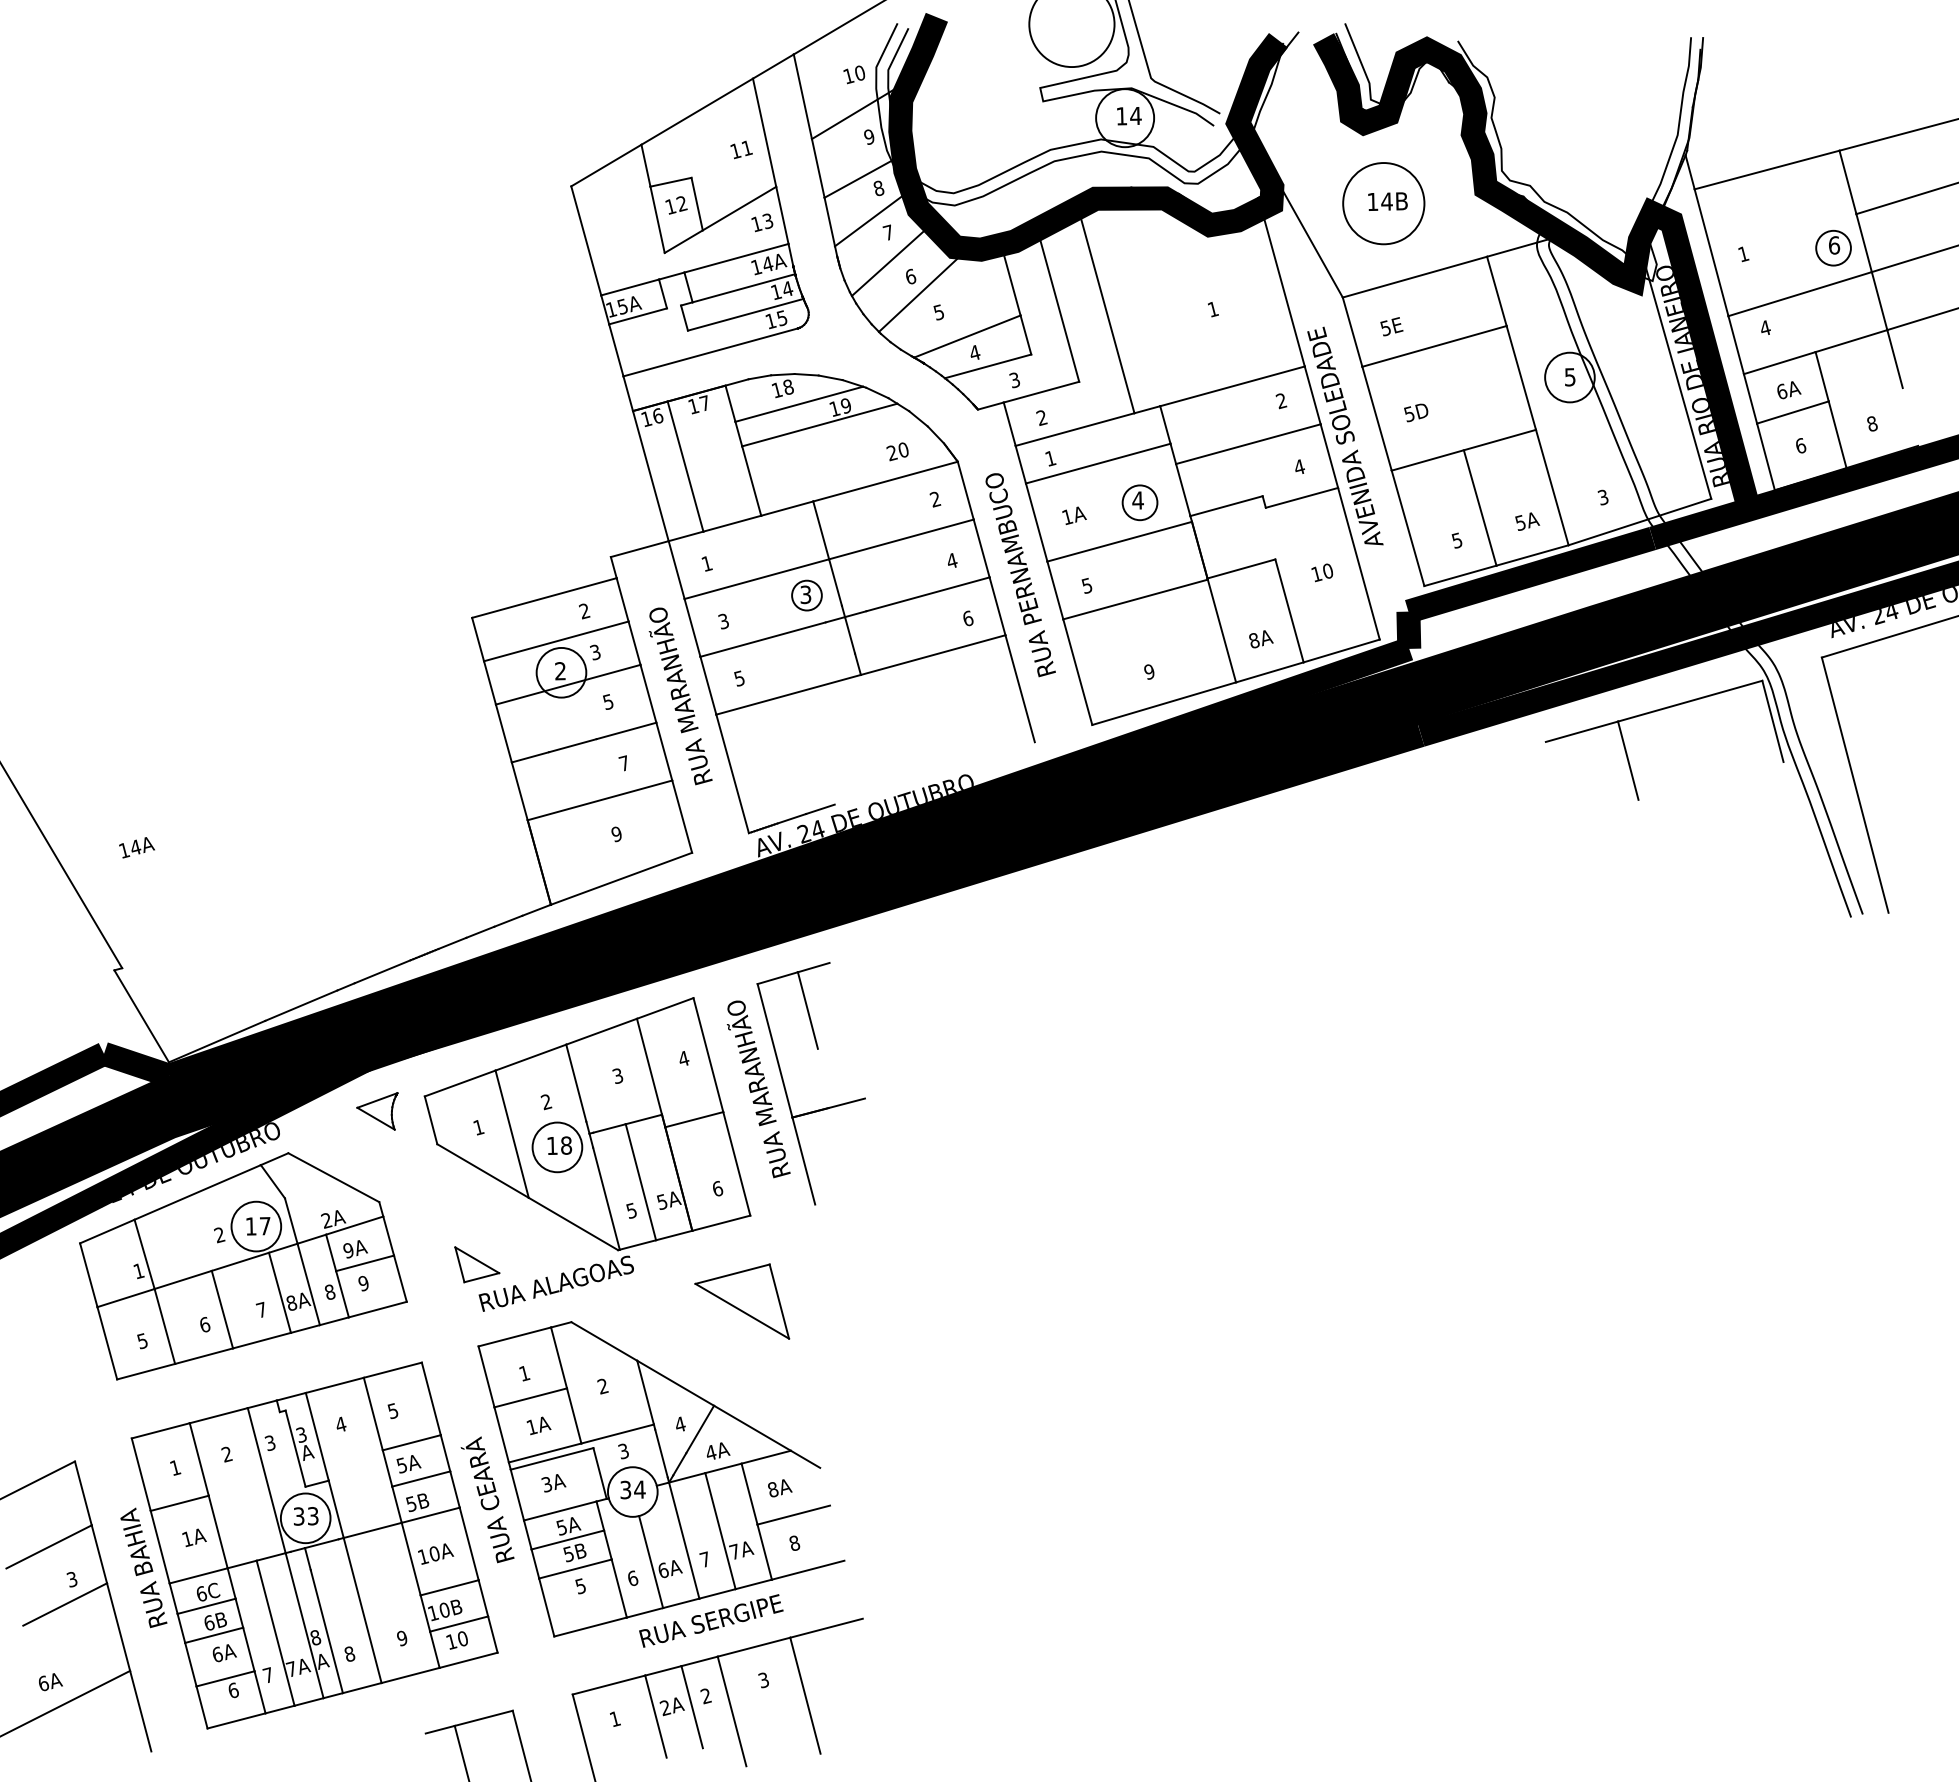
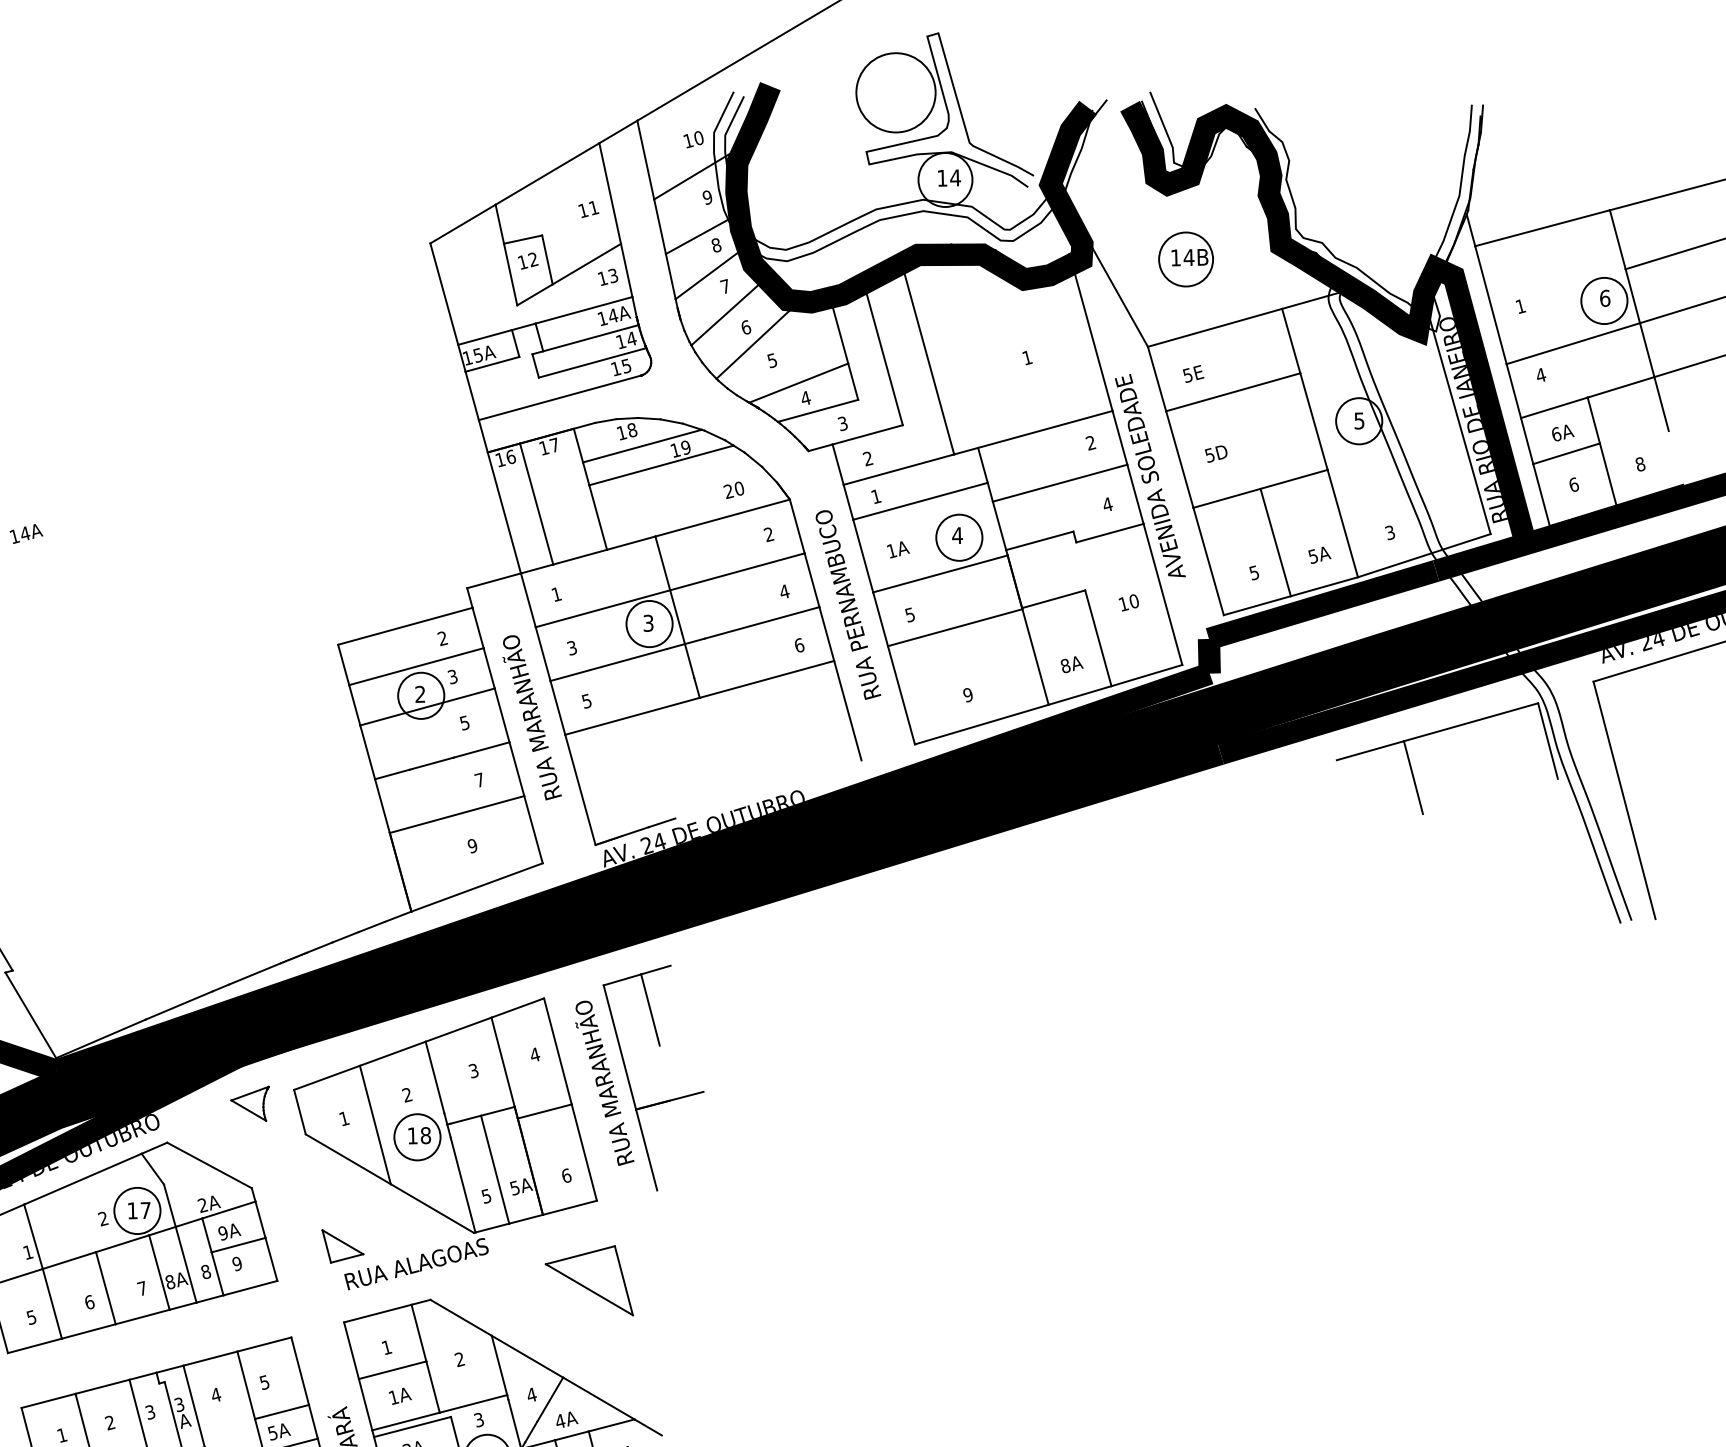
circle: (1383, 203) -> (1185, 259), size x0.71
circle: (1833, 248) -> (1604, 301), size x1.43
circle: (1139, 502) -> (958, 537), size x1.43
circle: (806, 595) -> (649, 623), size x1.67
text: (136, 847) -> (25, 533), moved

